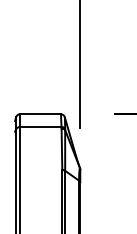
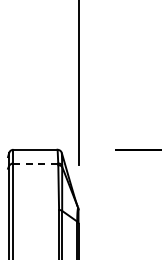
line: (40, 126) -> (35, 163), solid -> dashed

